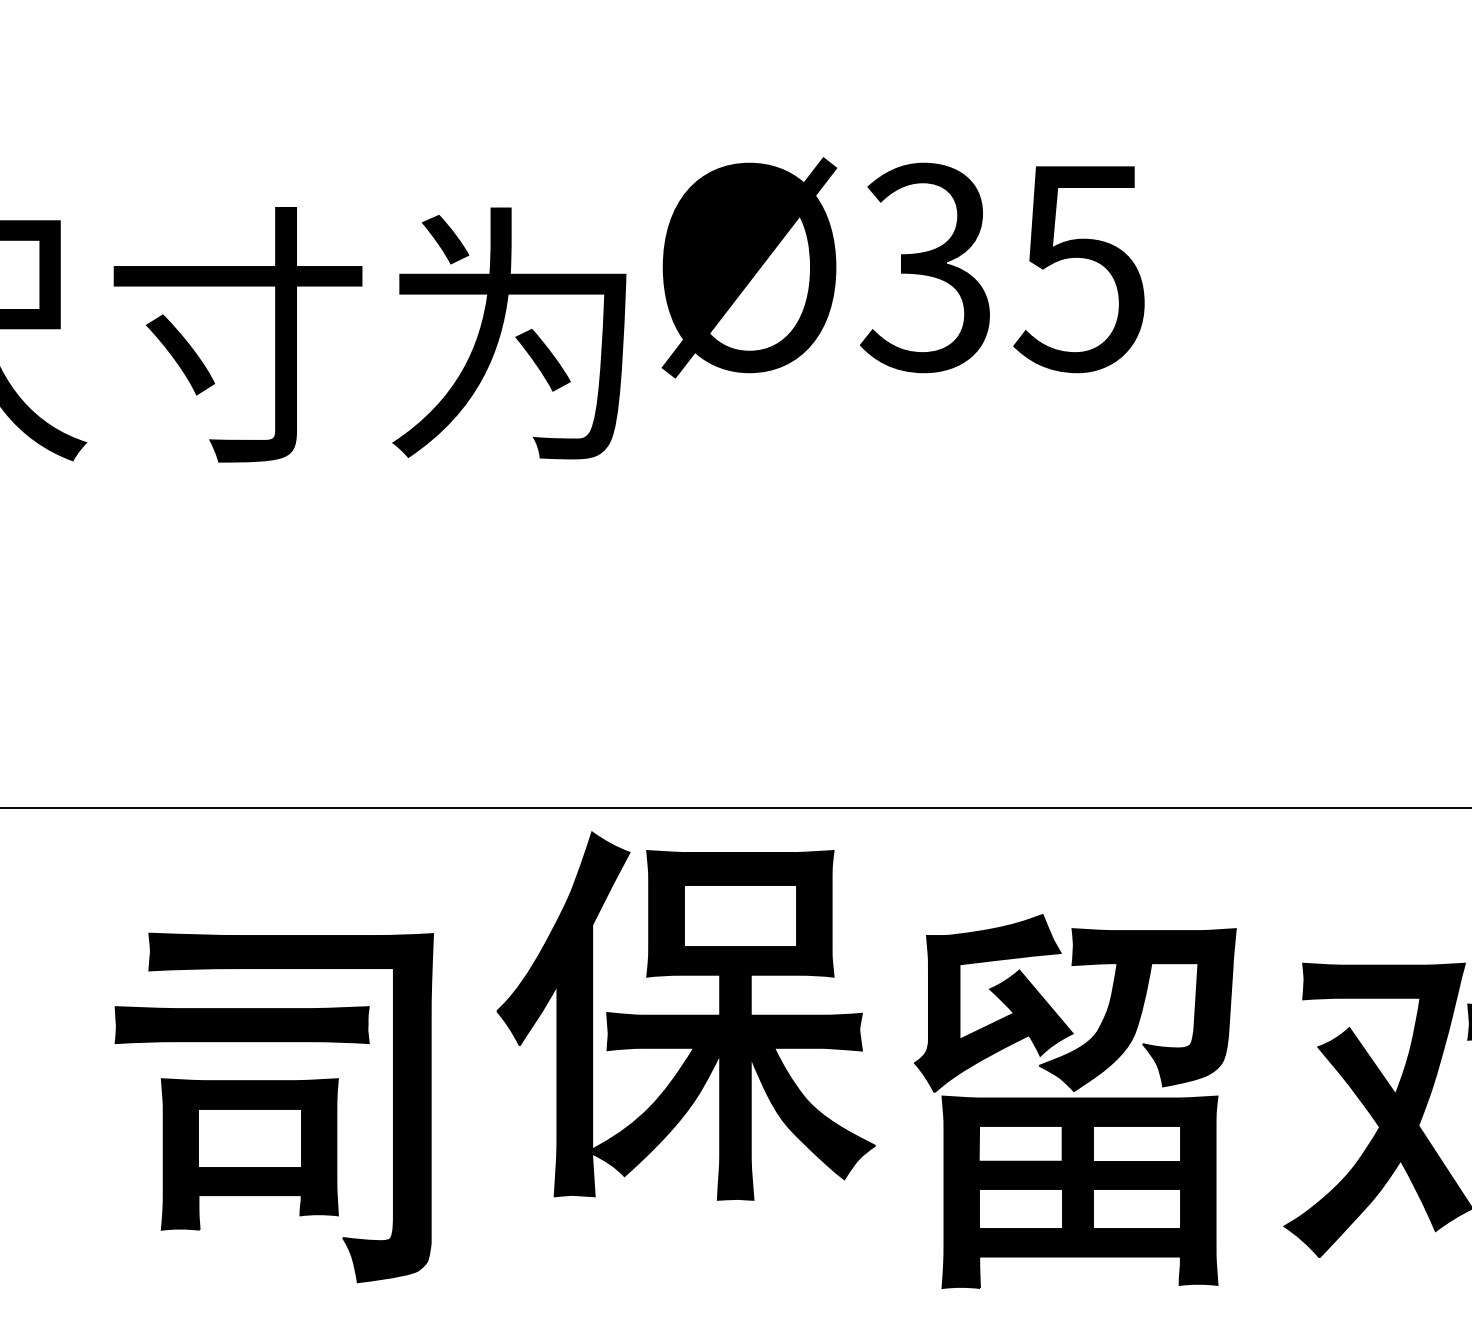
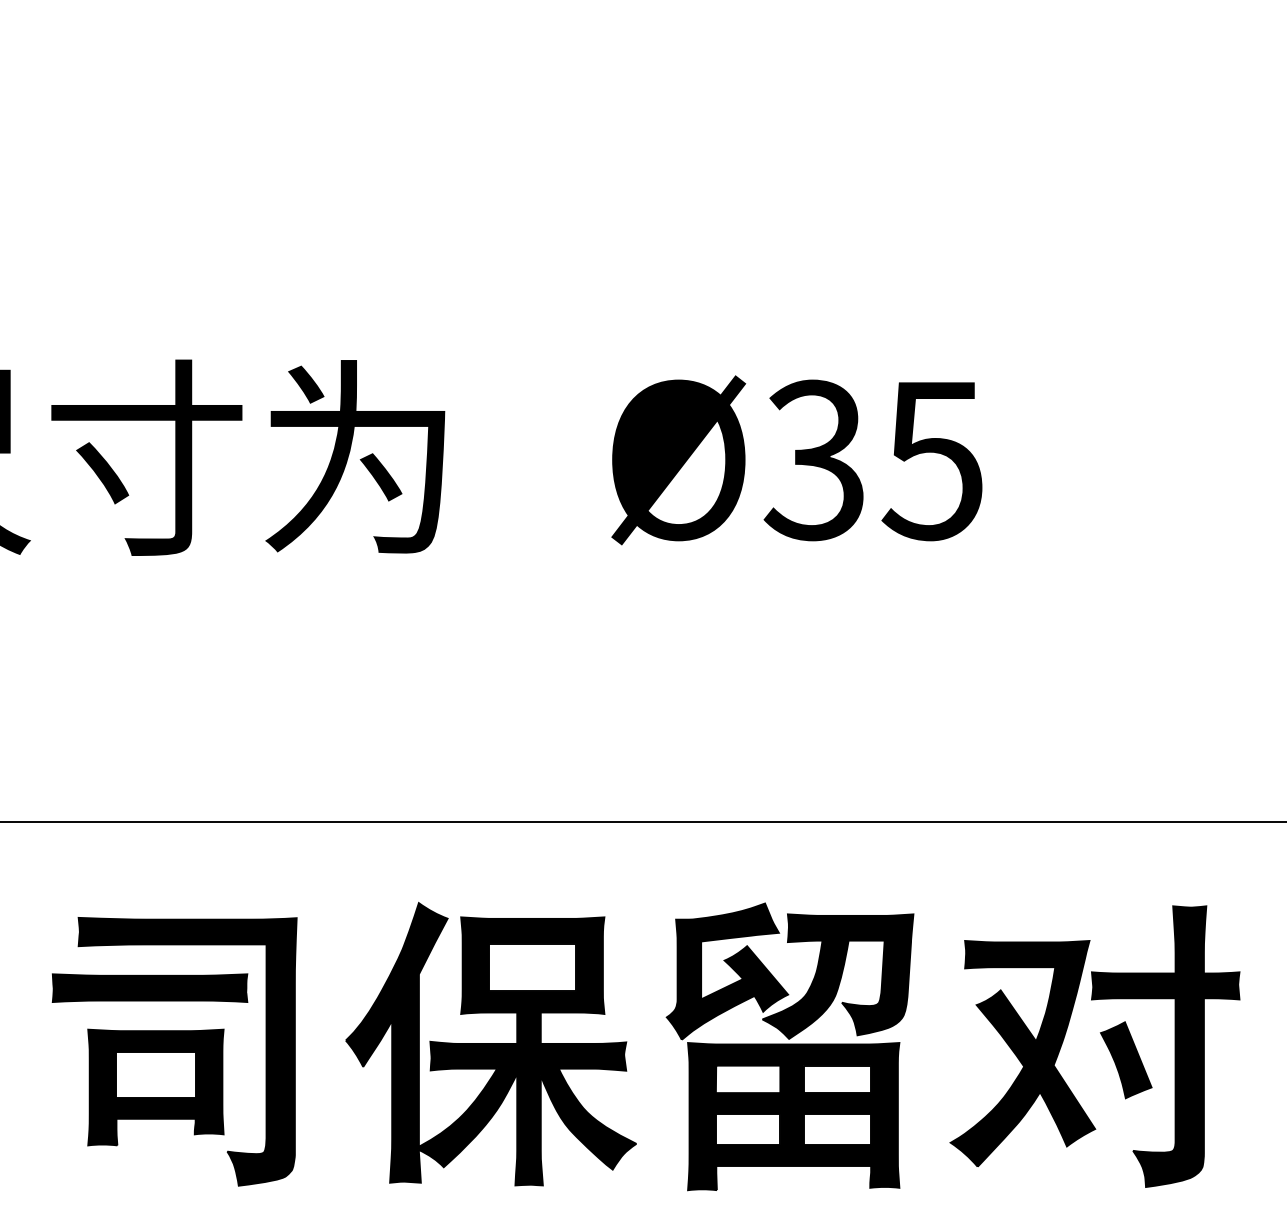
text: (902, 268) -> (796, 460), moved
part: (685, 1015) -> (490, 1043), moved

